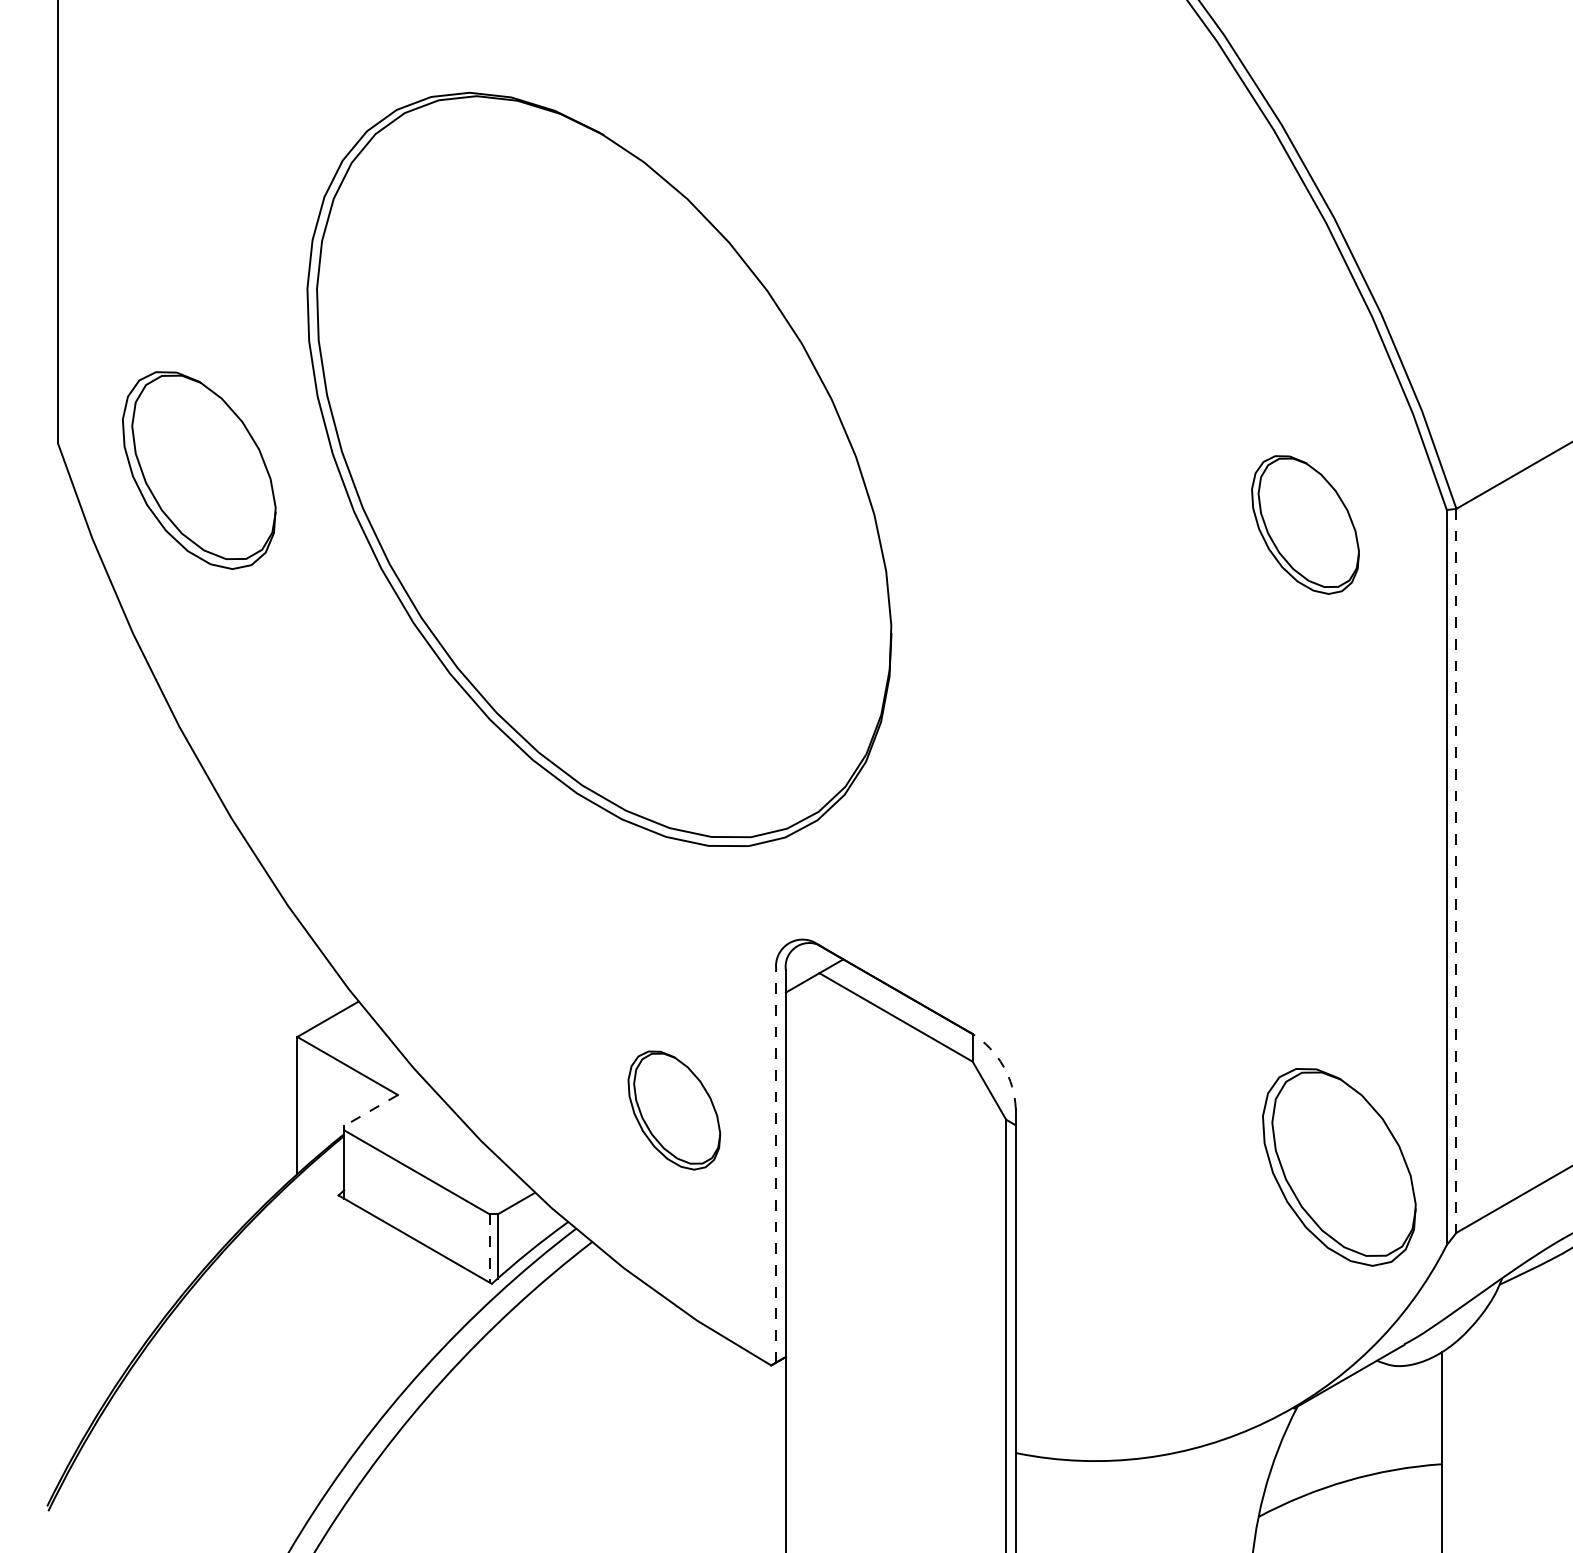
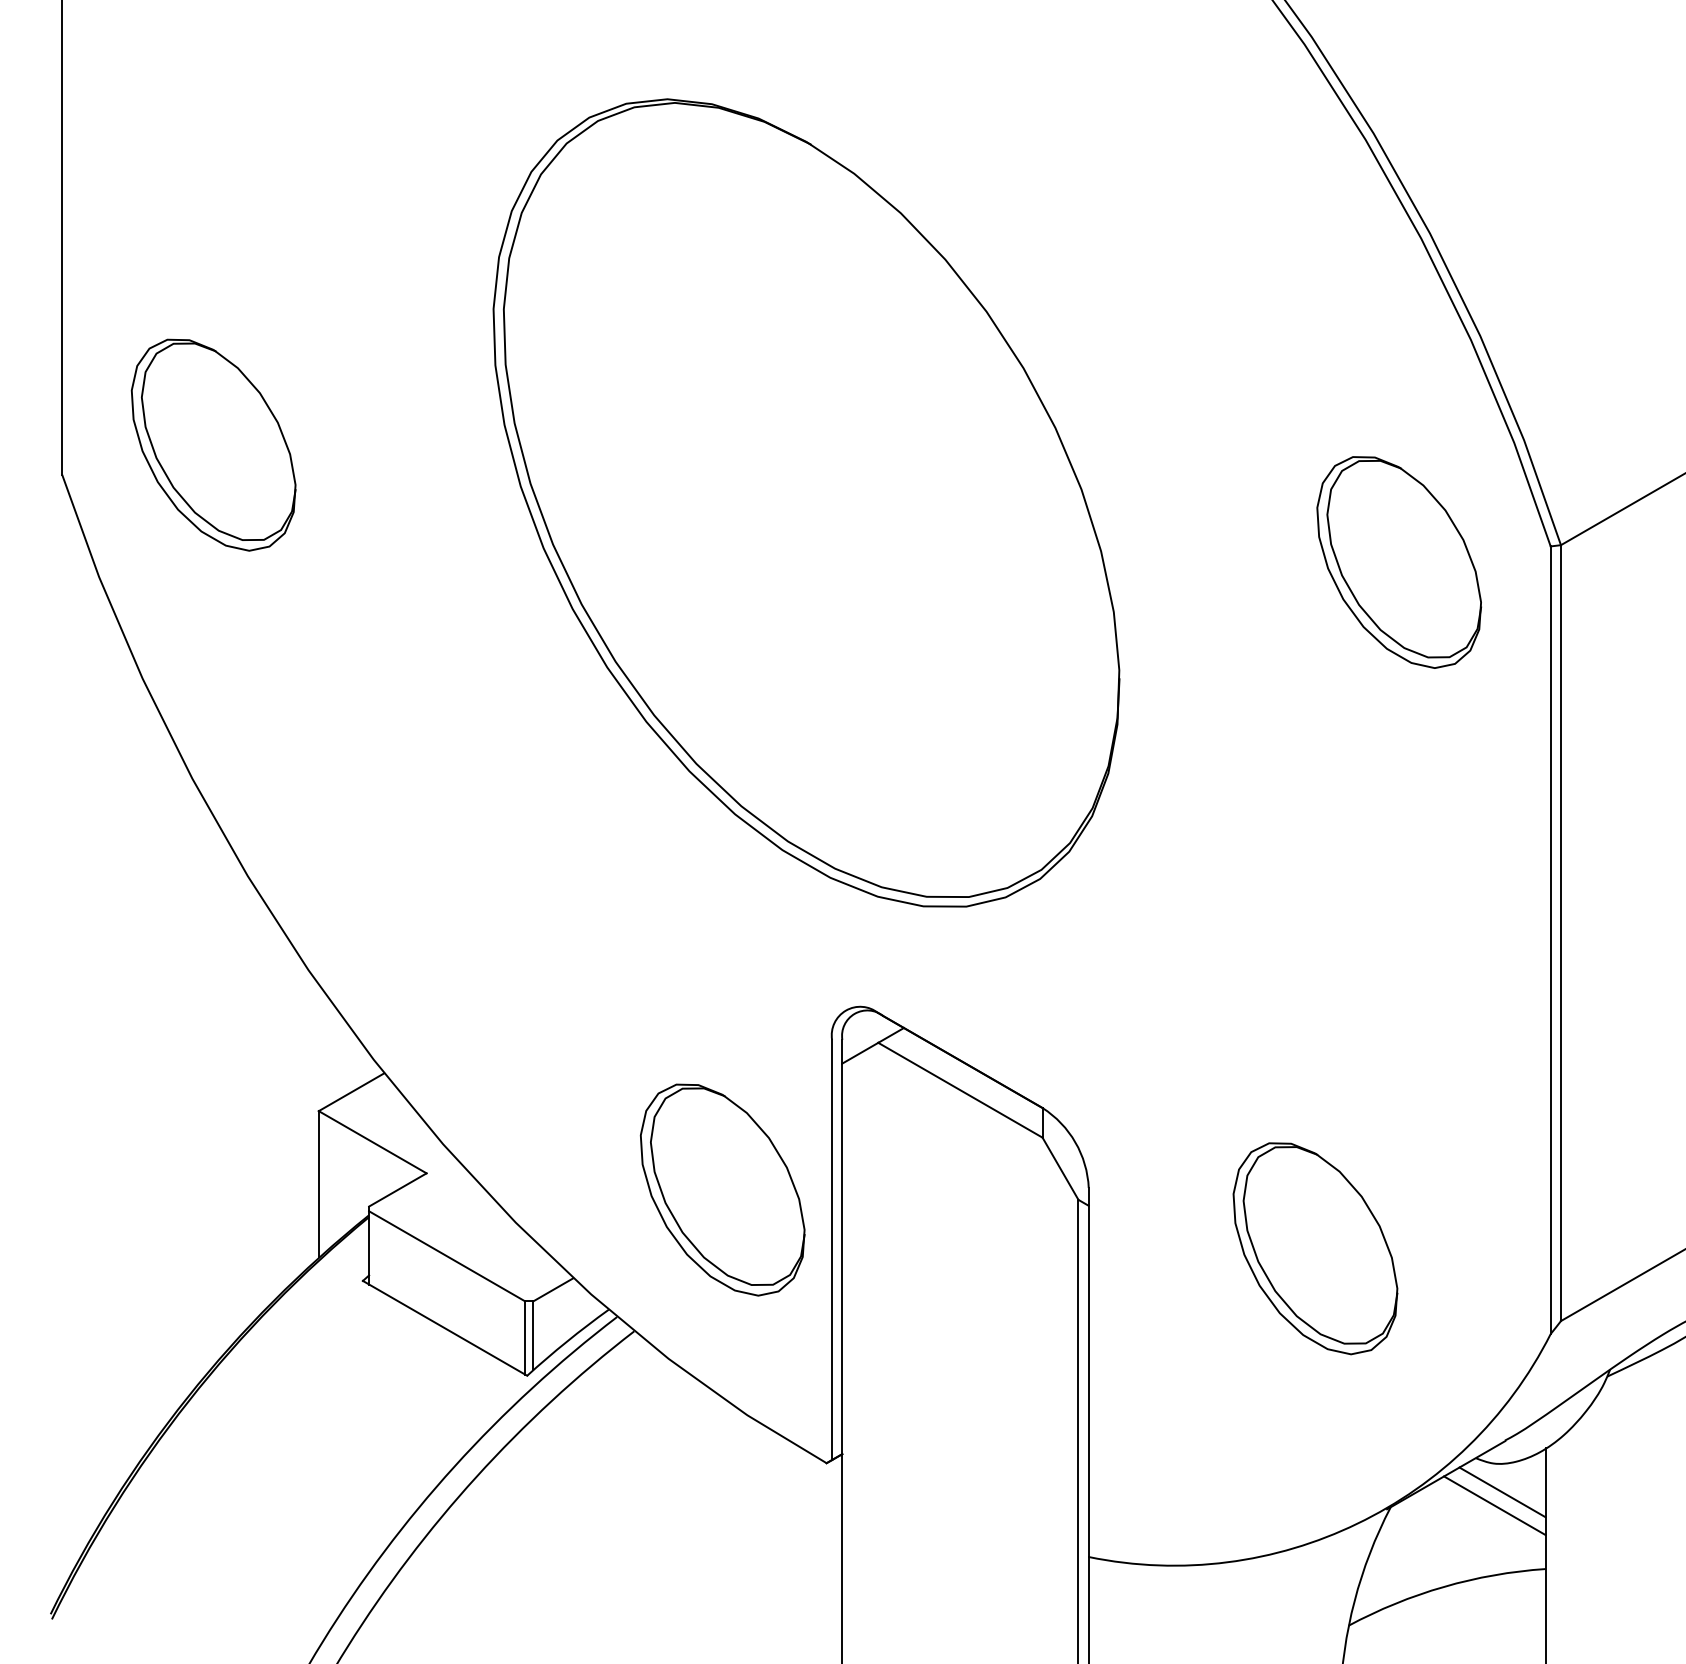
part: (599, 468) -> (806, 501), moved
part: (199, 470) -> (213, 445), moved
part: (1305, 524) -> (1399, 561), size x1.43
line: (1456, 870) -> (1561, 932), dashed -> solid
arc: (1003, 1066) -> (1075, 1142), dashed -> solid
line: (371, 1110) -> (398, 1189), dashed -> solid
part: (674, 1110) -> (722, 1189), size x1.67
line: (776, 1166) -> (832, 1249), dashed -> solid
part: (1339, 1167) -> (1315, 1248), moved
line: (489, 1249) -> (524, 1338), dashed -> solid
line: (1401, 1392) -> (1502, 1492), added
line: (1394, 1404) -> (1494, 1505), added

